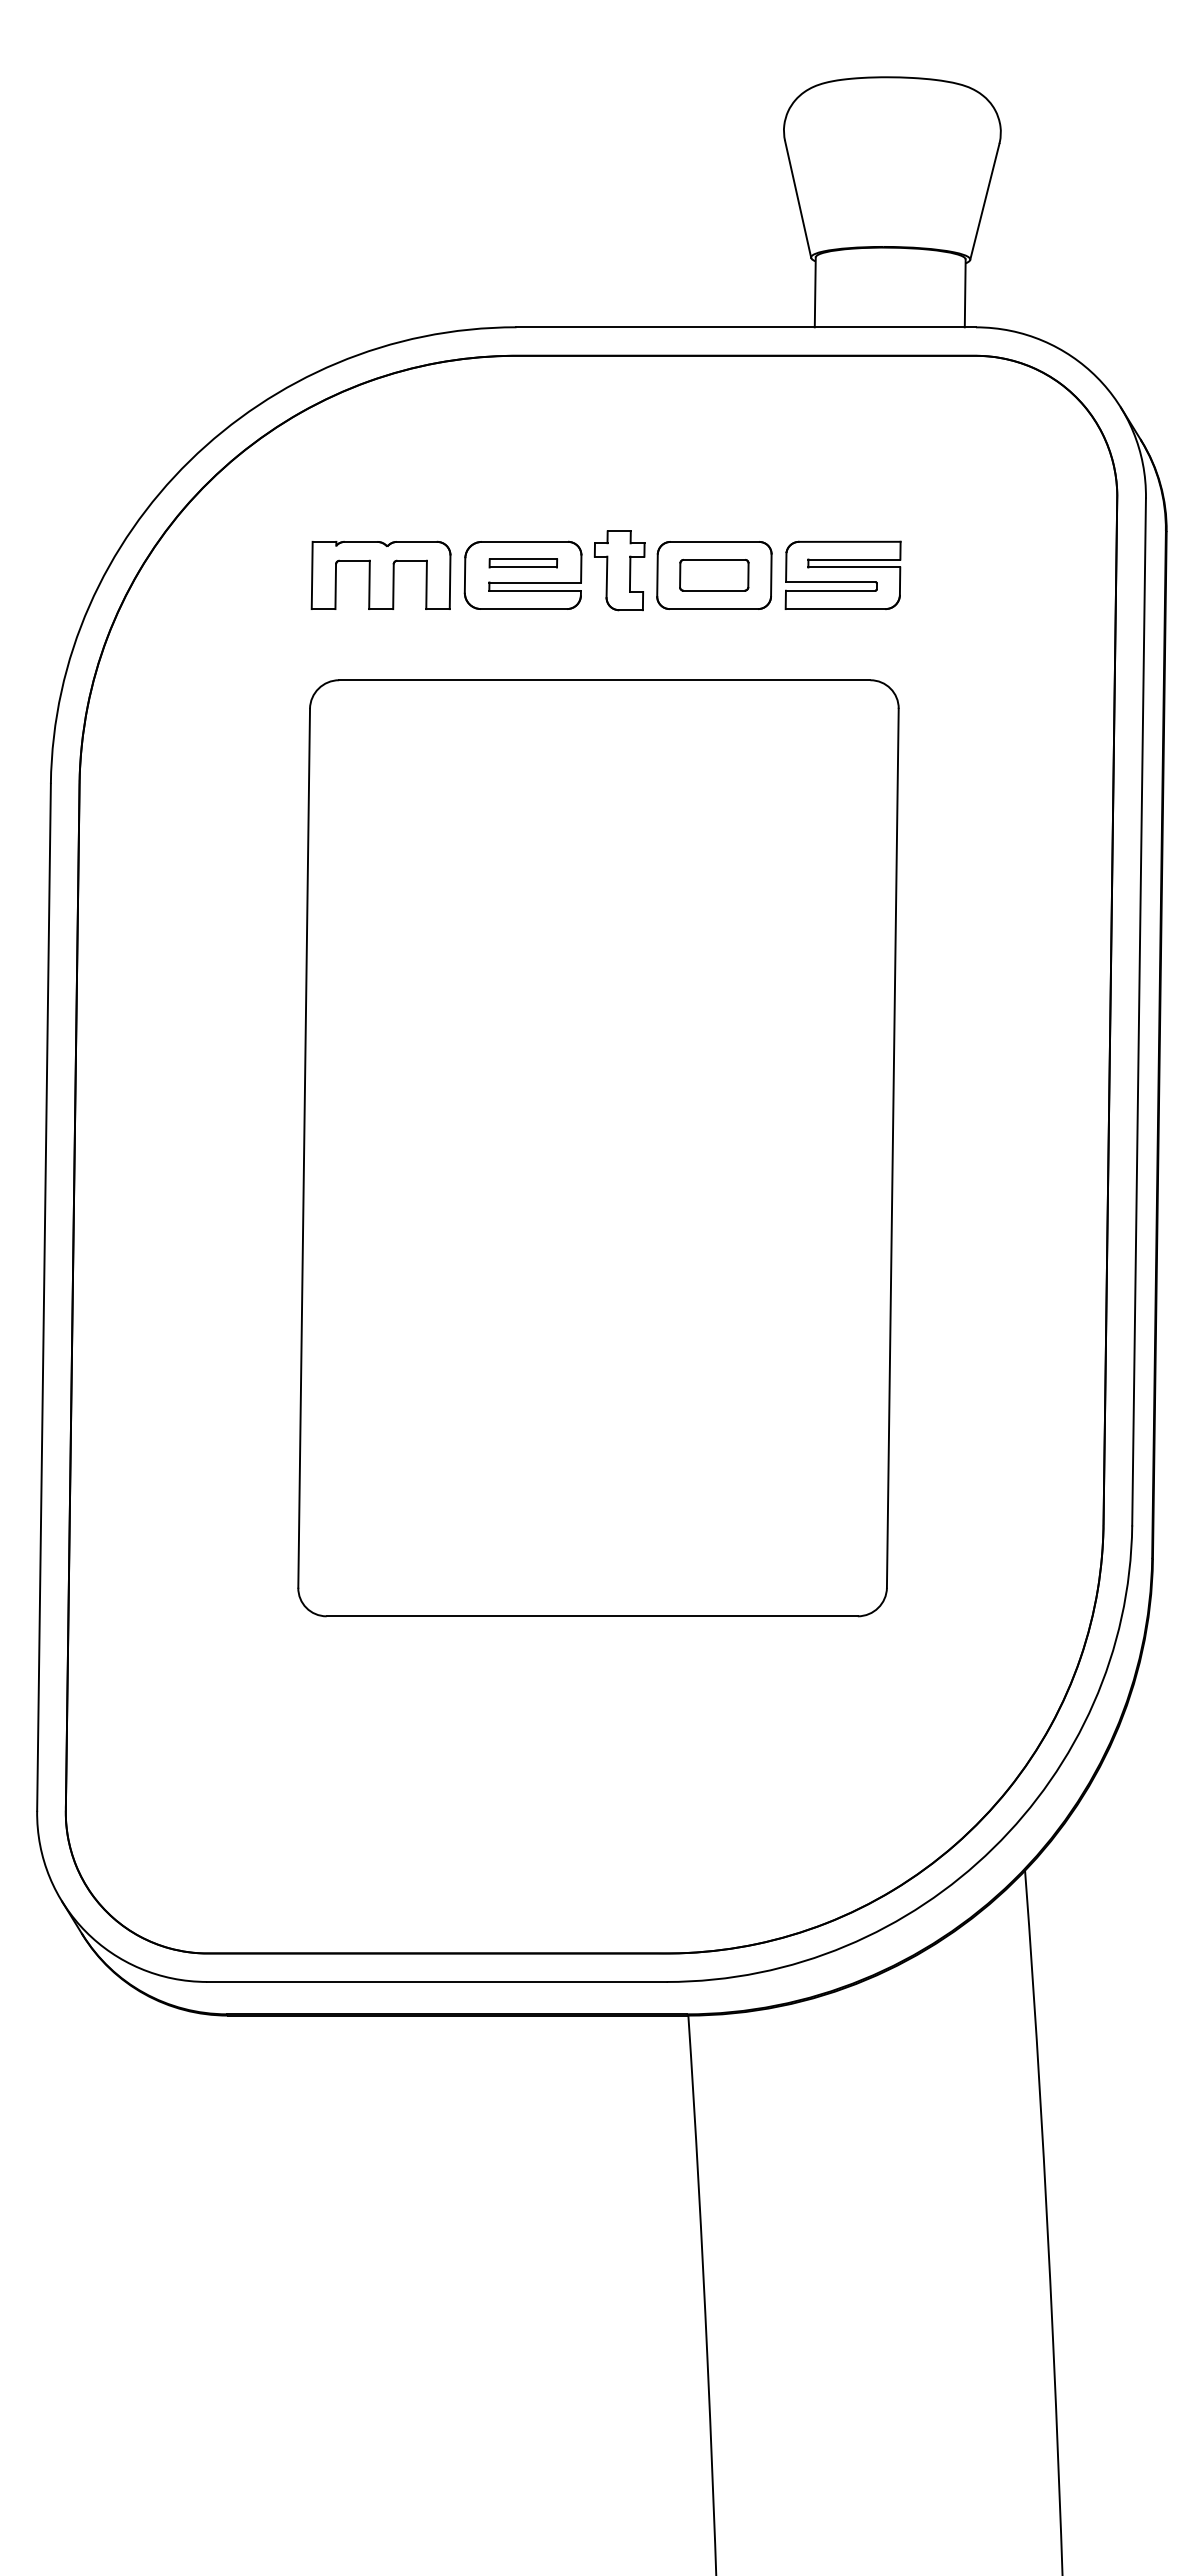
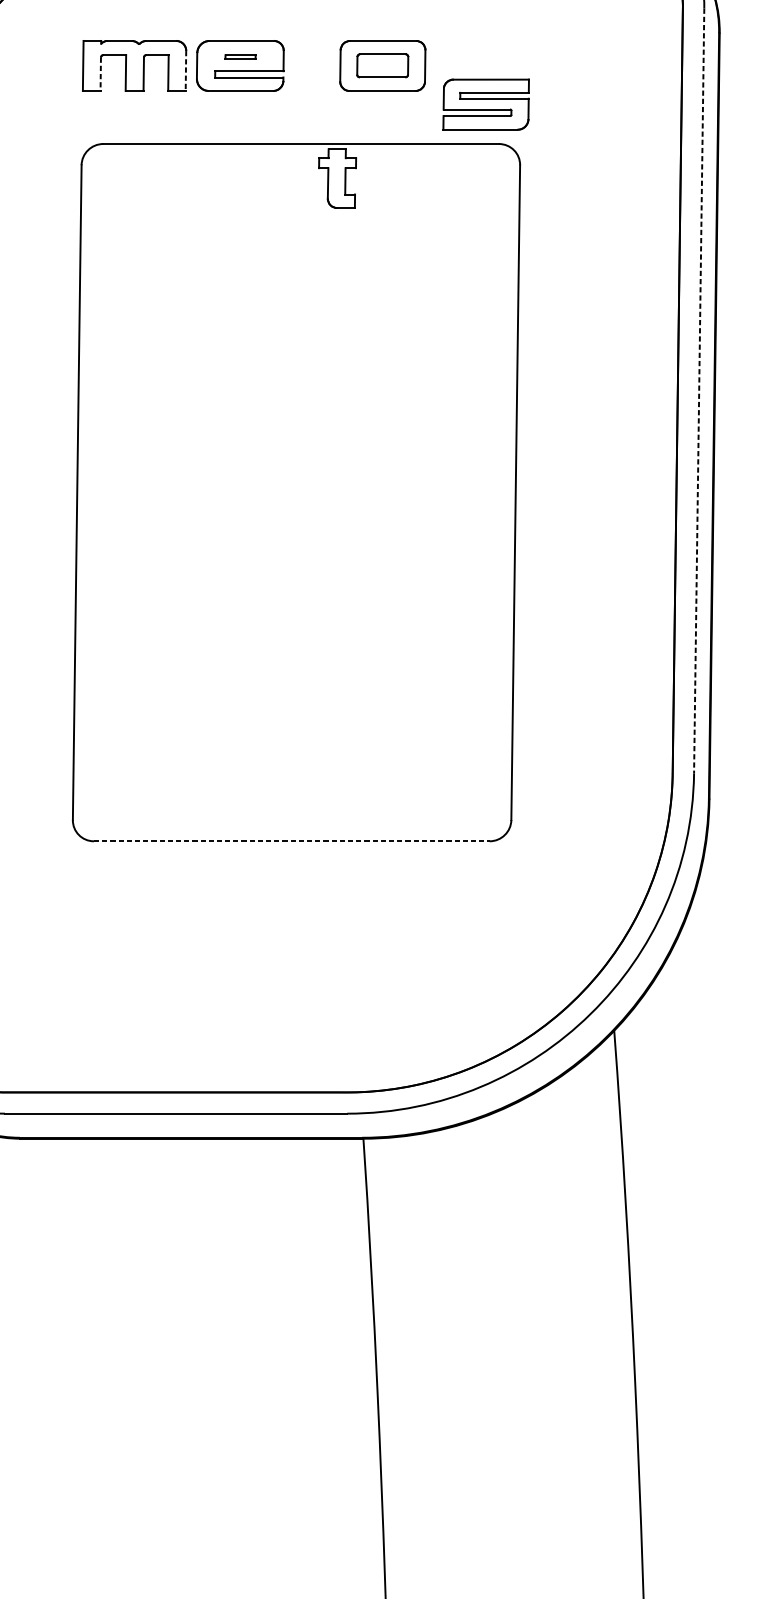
part: (523, 563) -> (240, 57), size x0.6
part: (619, 570) -> (337, 178), moved
part: (842, 574) -> (485, 103), moved
line: (450, 582) -> (186, 71), solid -> dashed
line: (335, 587) -> (100, 74), solid -> dashed
line: (1139, 1012) -> (699, 391), solid -> dashed
line: (592, 1616) -> (292, 841), solid -> dashed

